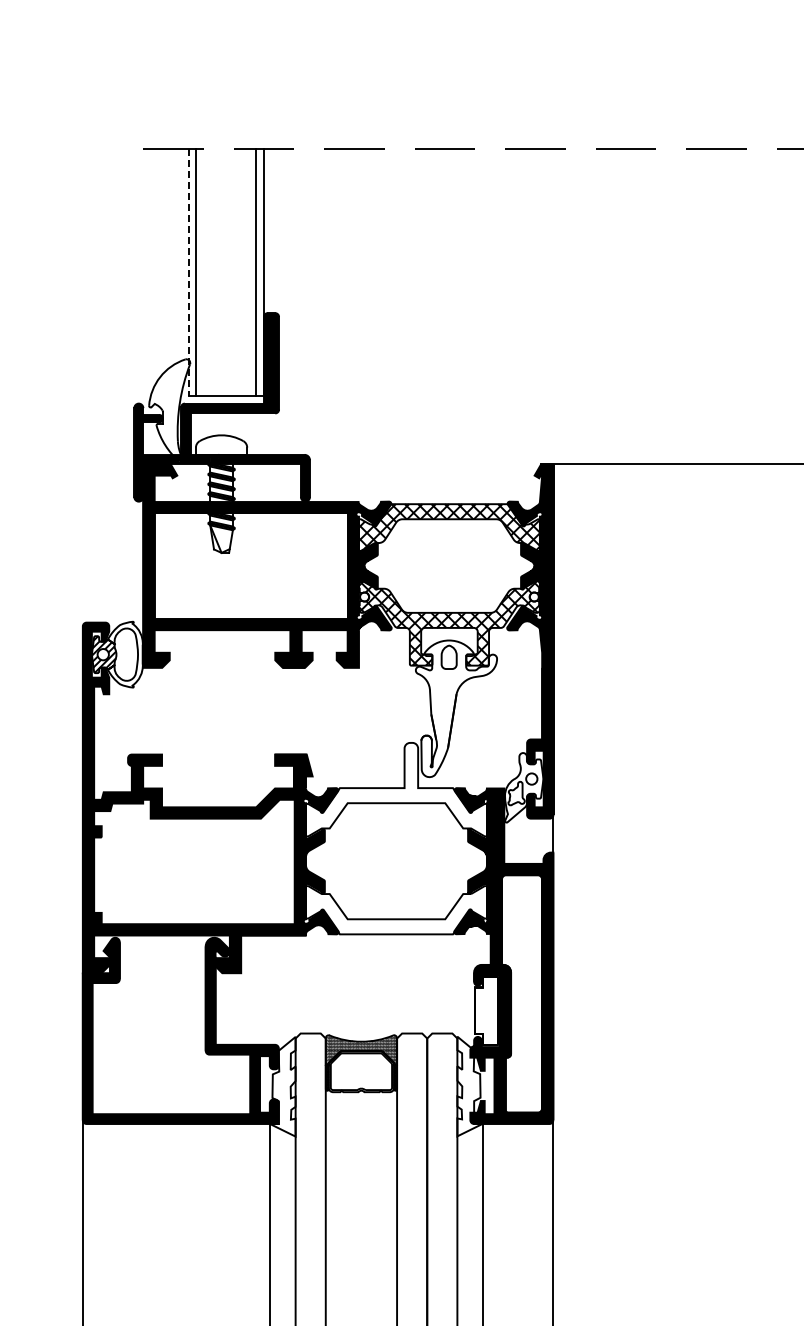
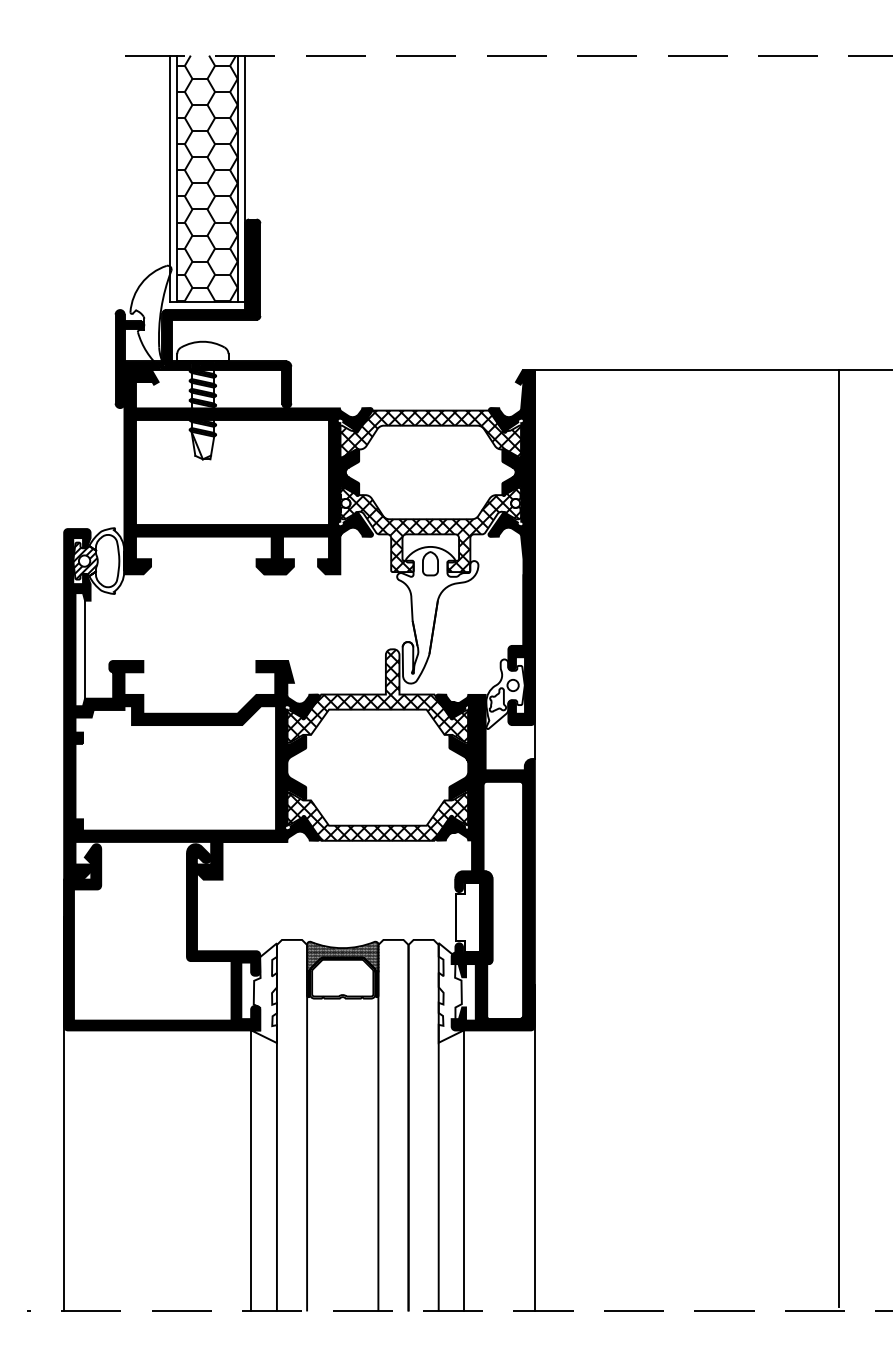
hatch: (226, 272) -> (207, 178), added
line: (188, 273) -> (169, 179), dashed -> solid
line: (104, 743) -> (85, 649), added
hatch: (396, 789) -> (377, 695), added
hatch: (396, 910) -> (377, 816), added

